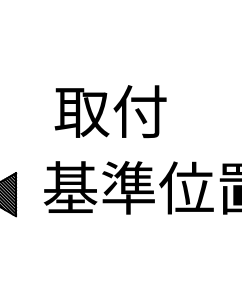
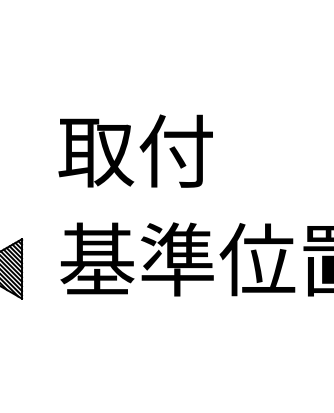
text: (110, 111) -> (135, 150), moved

